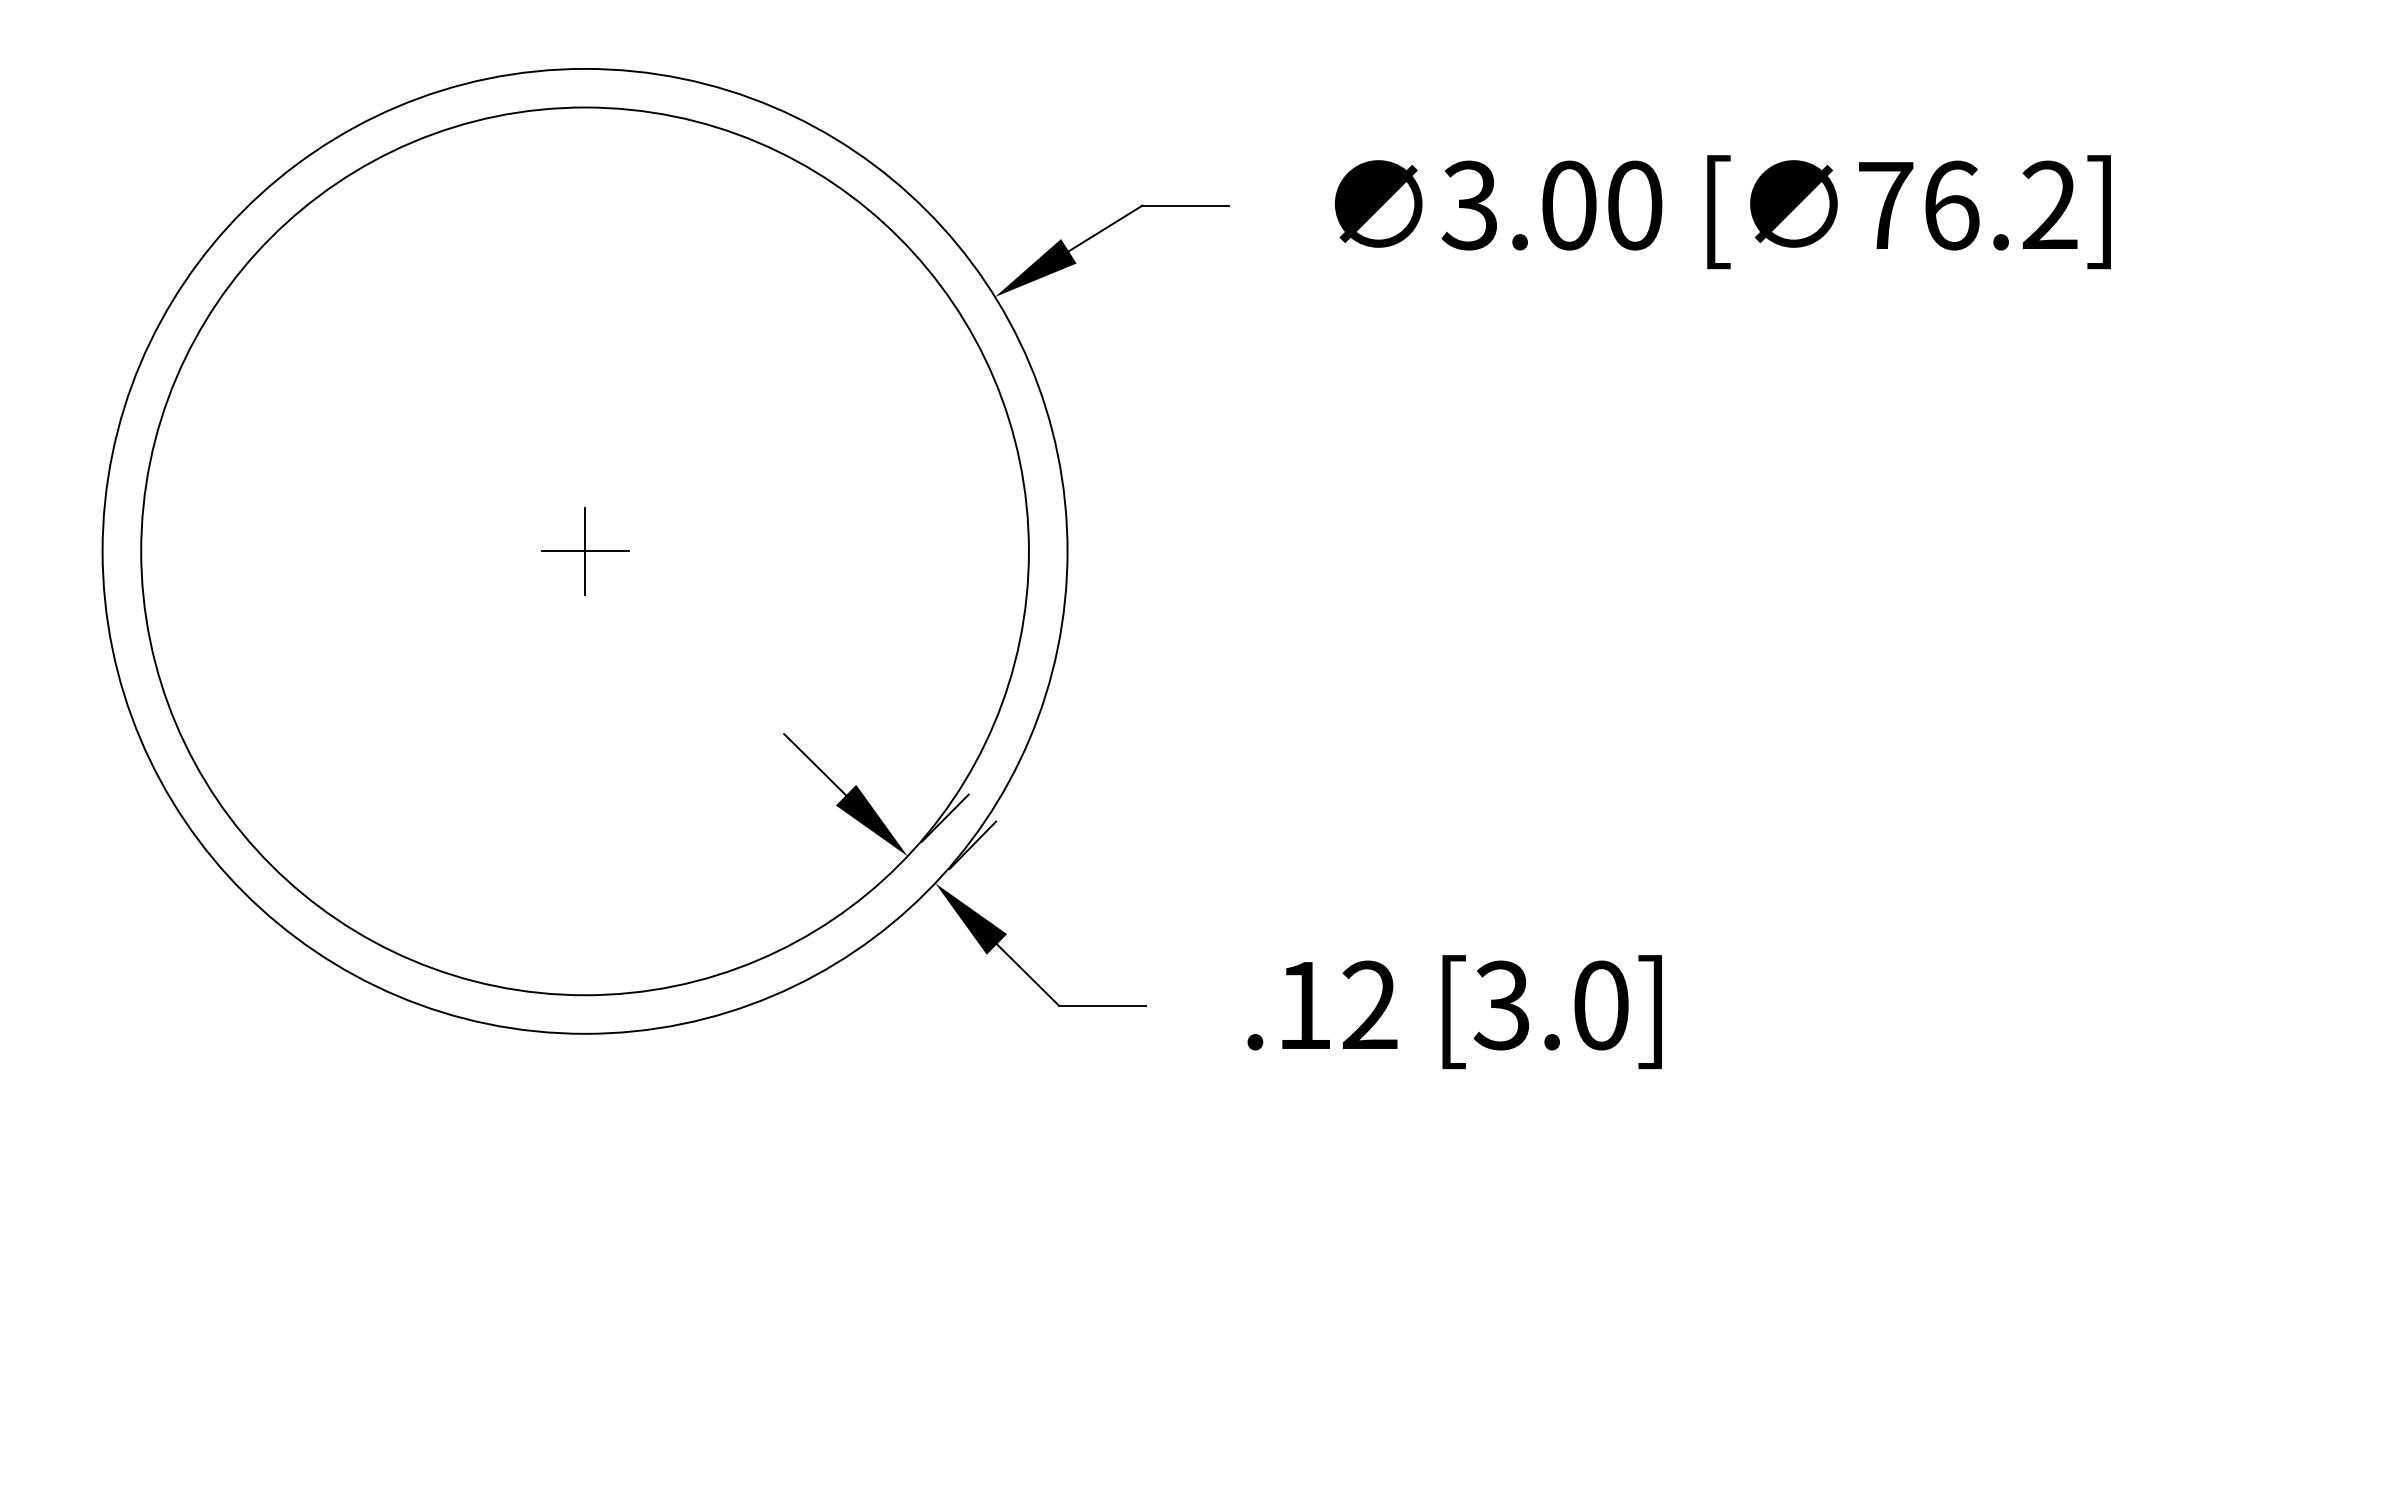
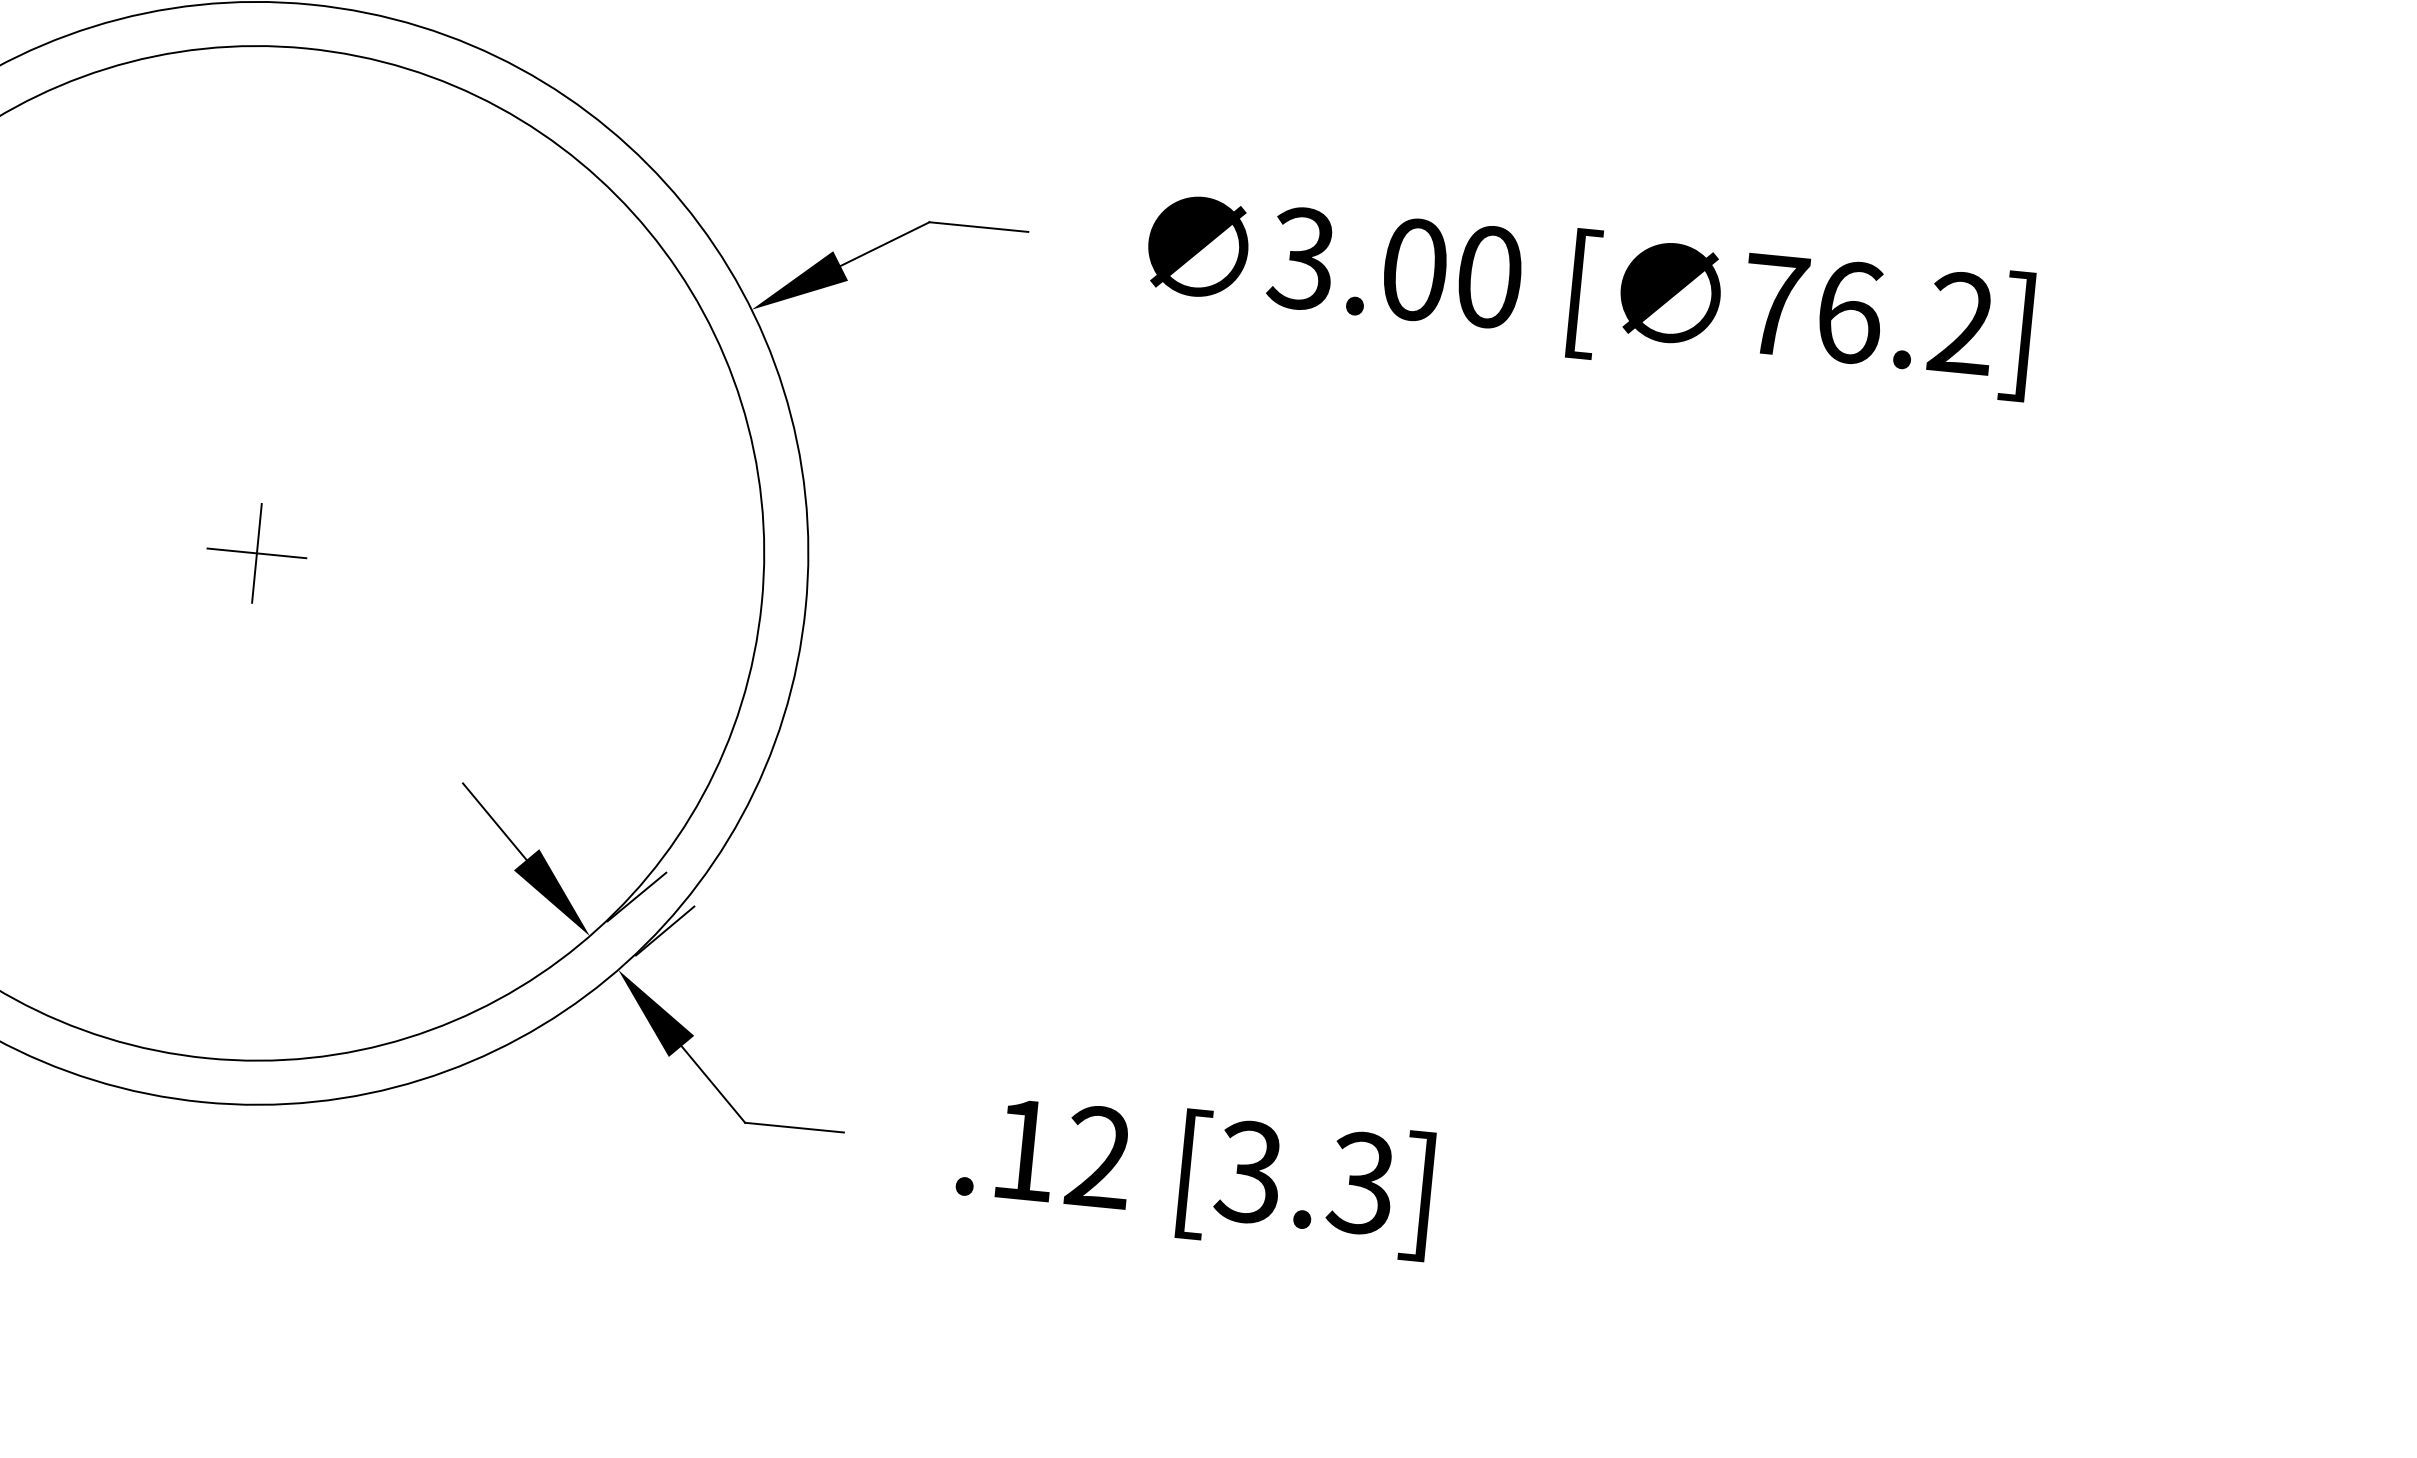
text: (1600, 1005) -> (1361, 1183), [3.0] -> [3.3]

